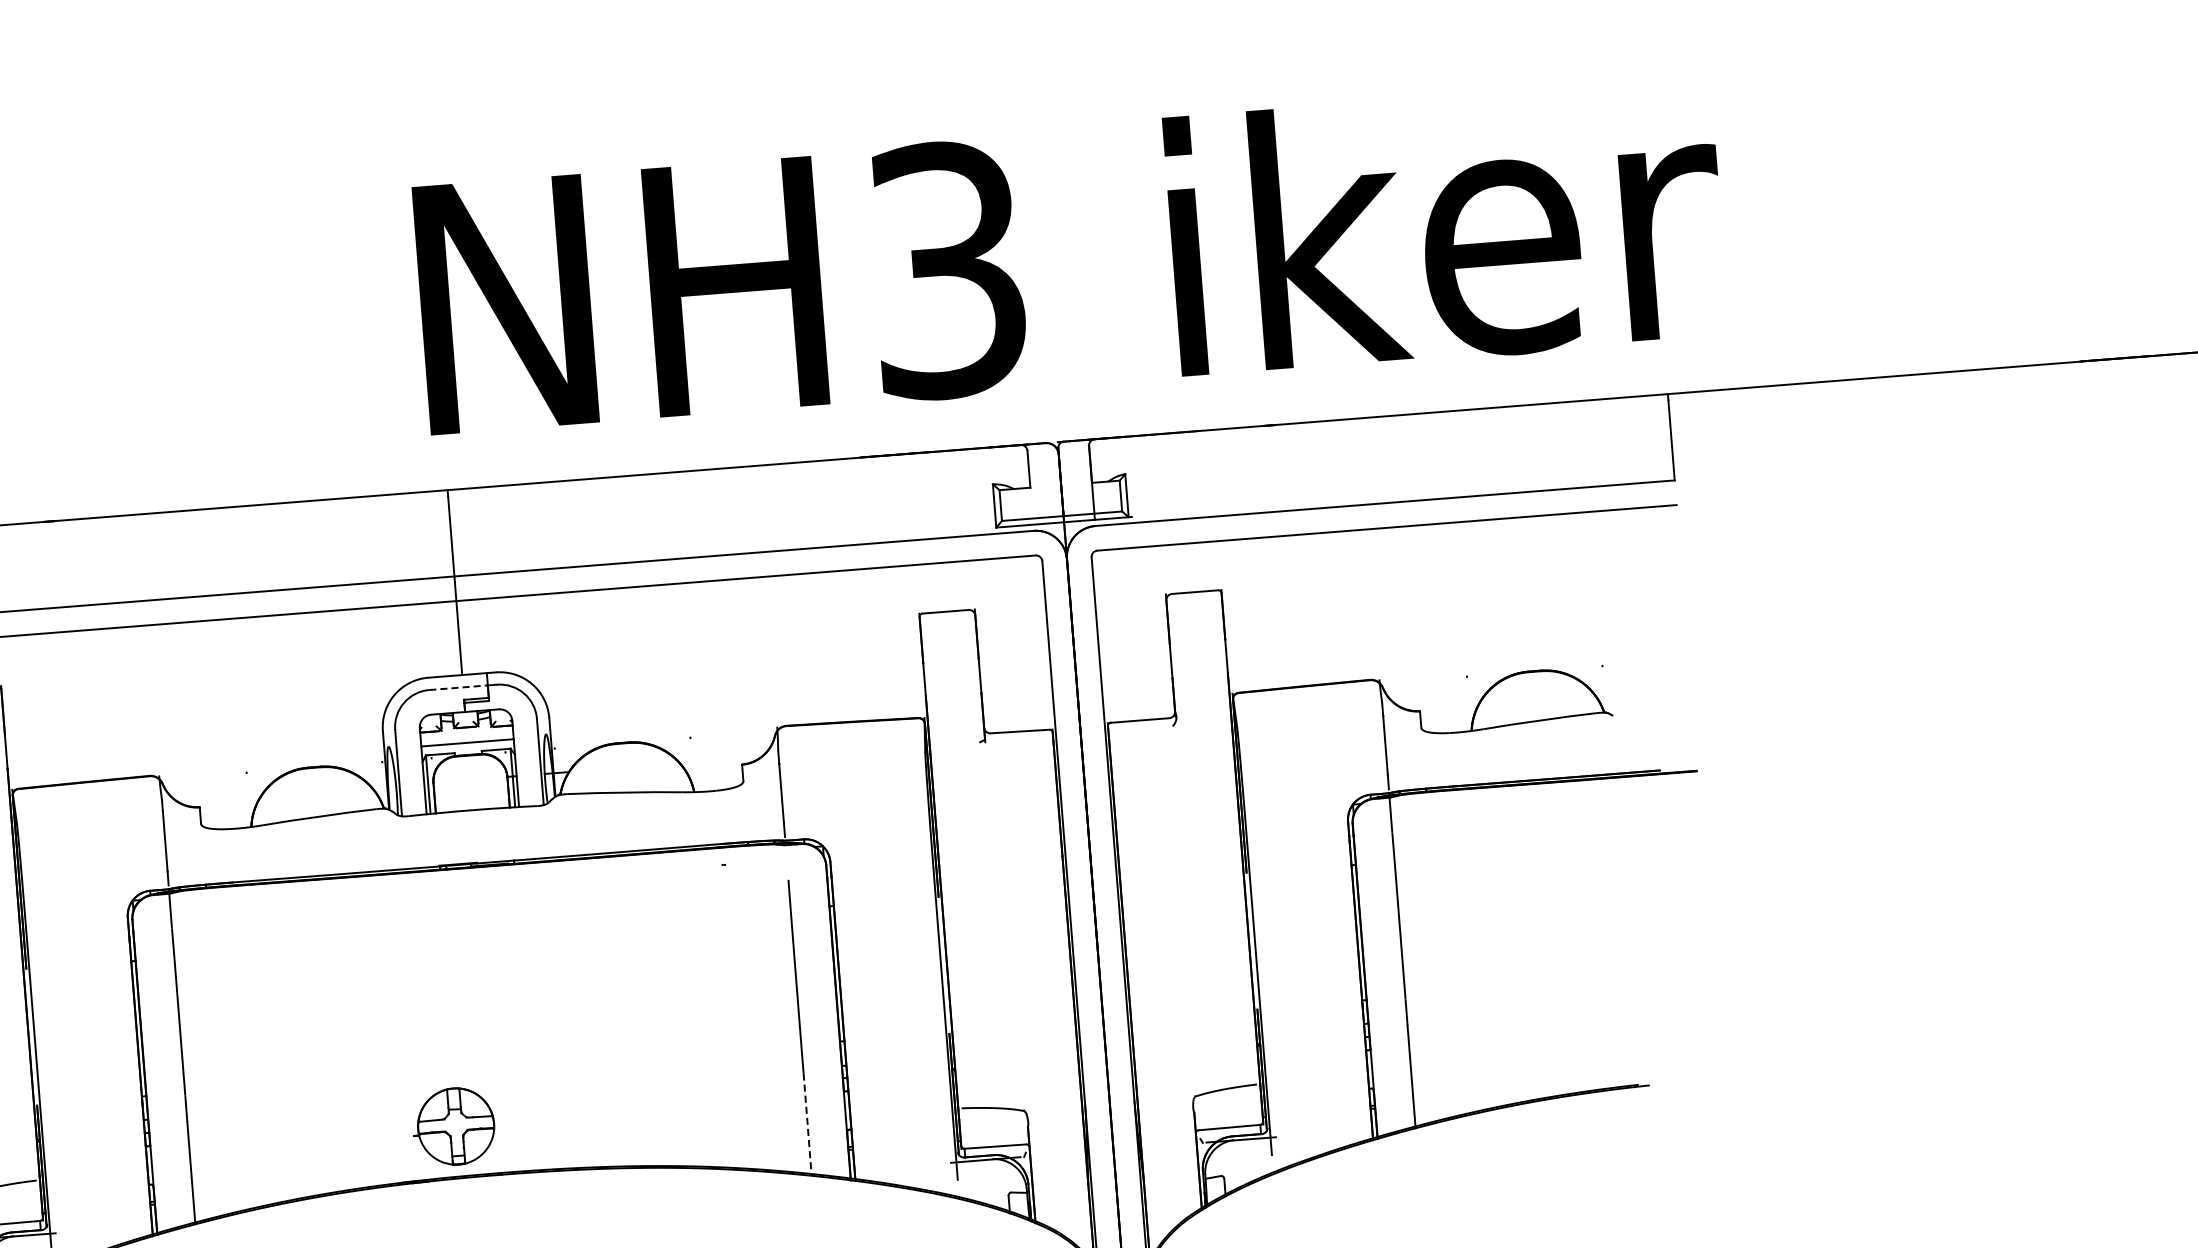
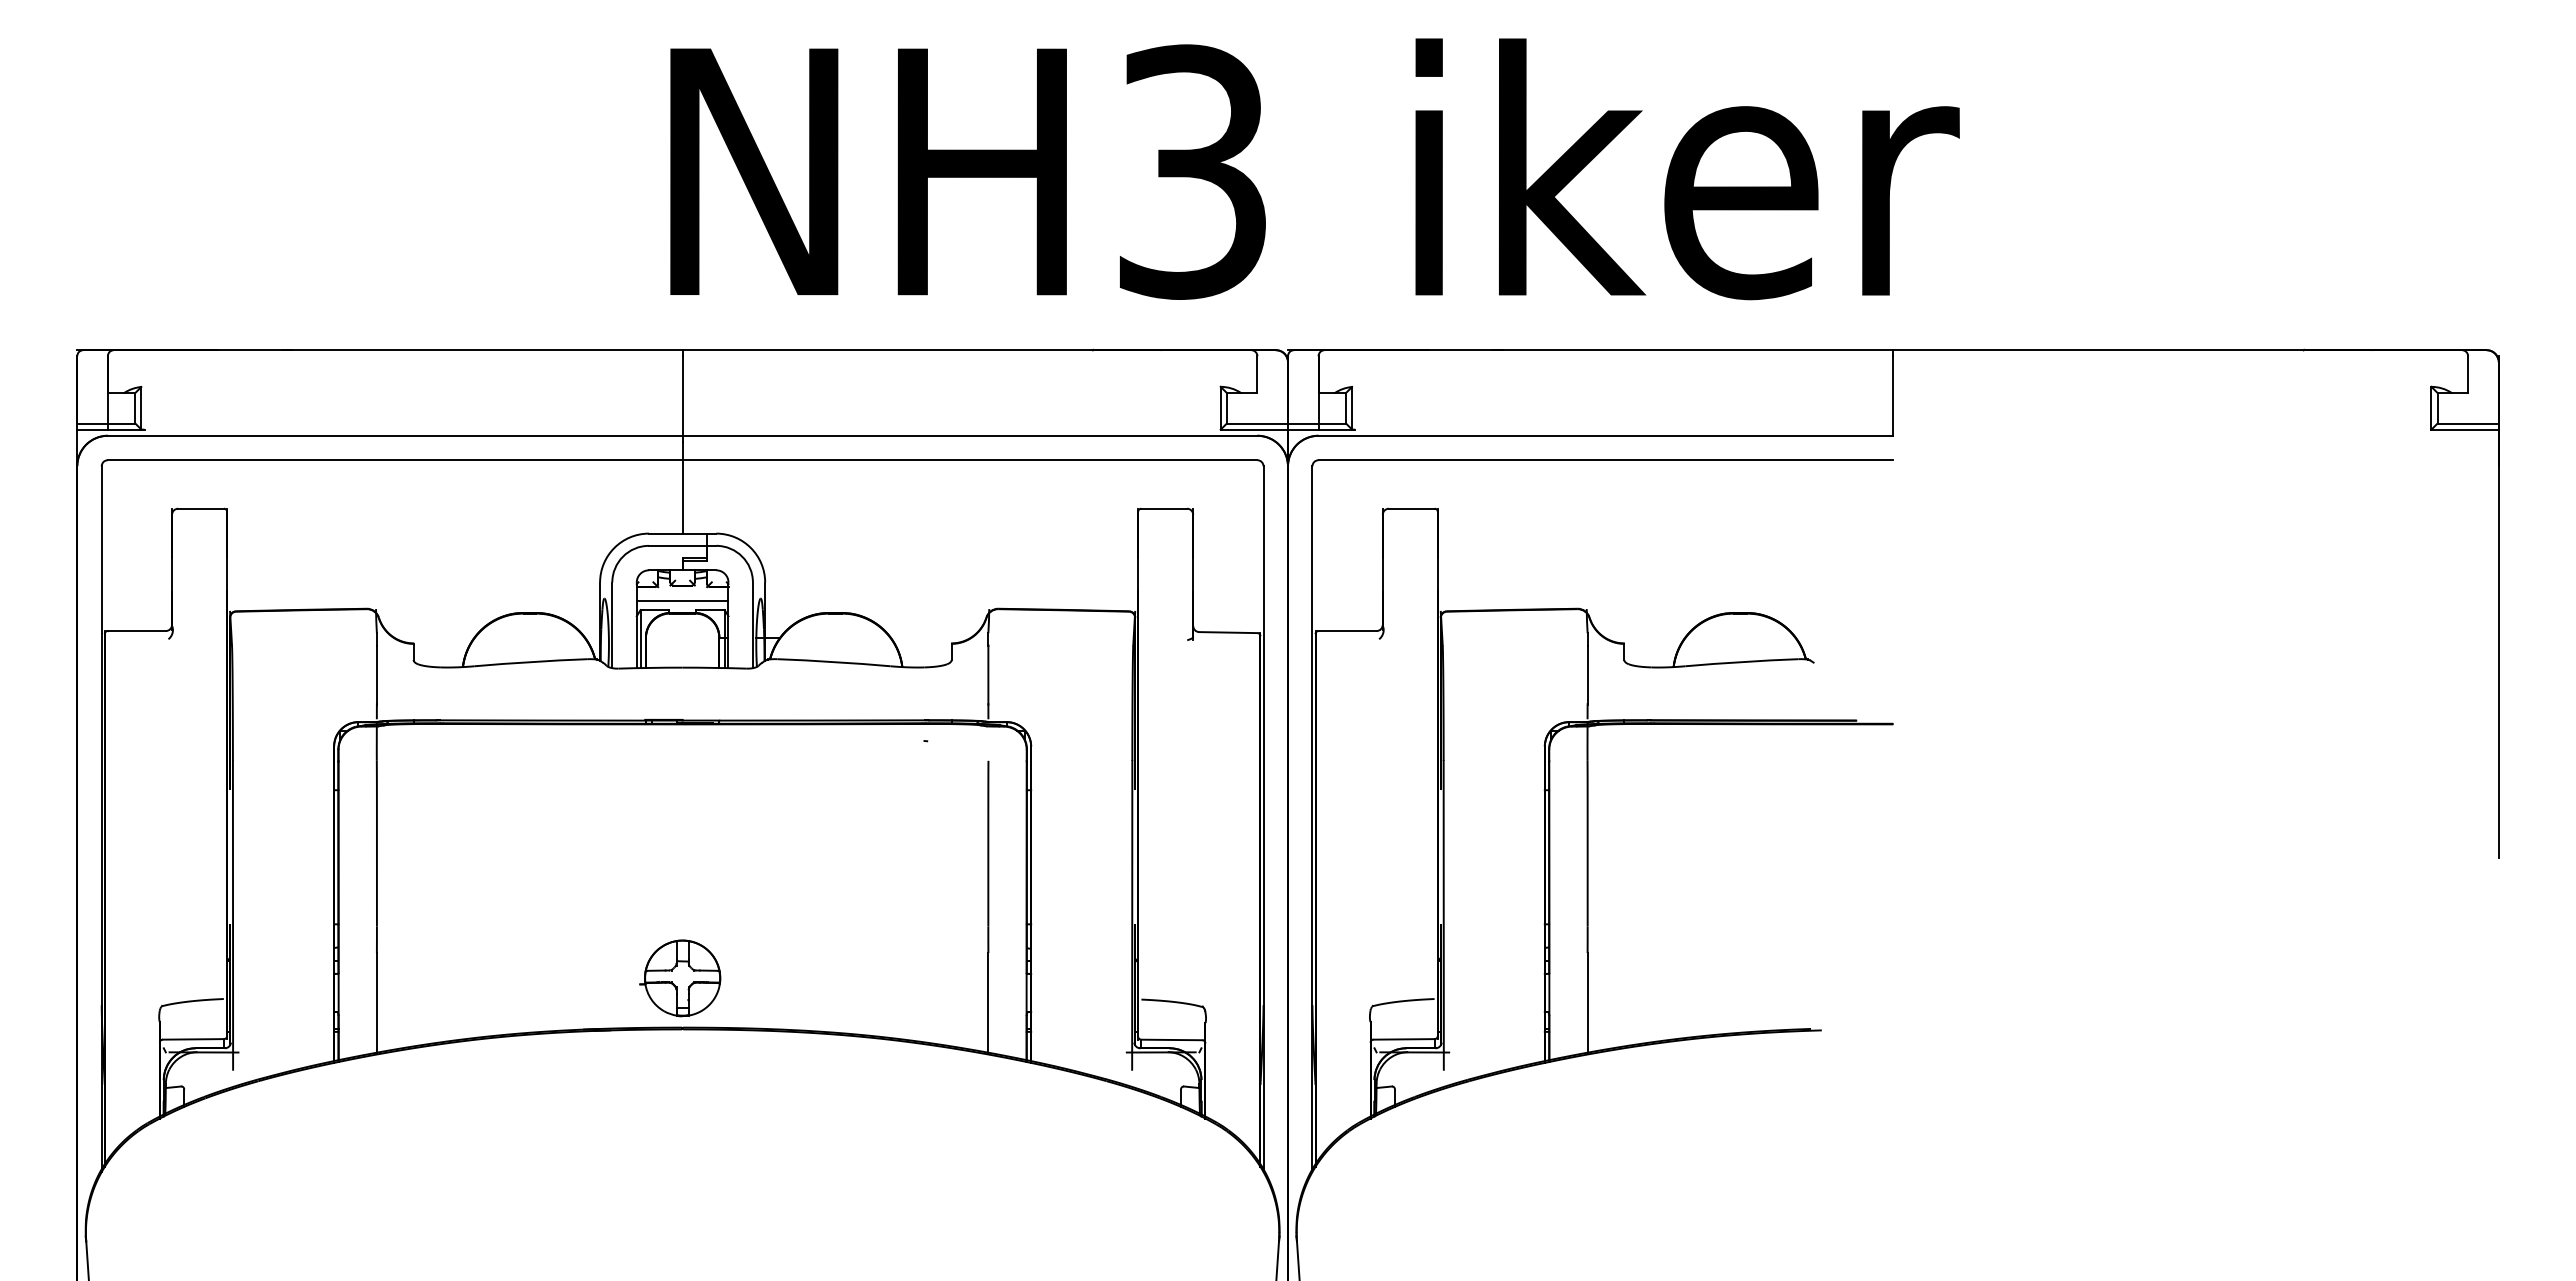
line: (458, 687) -> (678, 545), dashed -> solid
line: (807, 1124) -> (988, 1003), dashed -> solid
part: (454, 1126) -> (680, 978), moved

